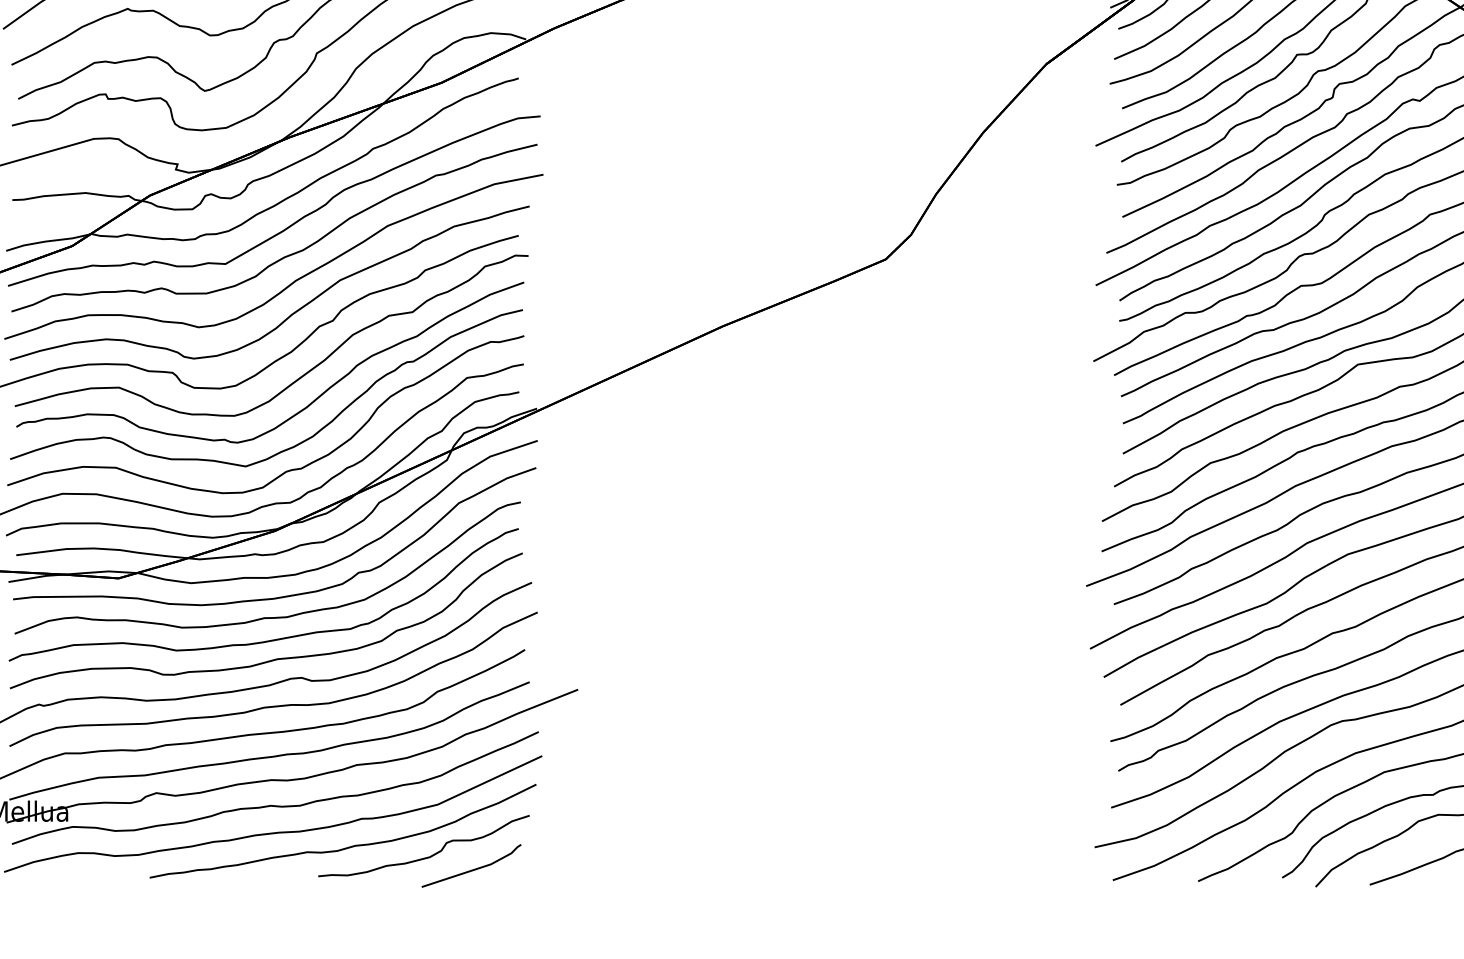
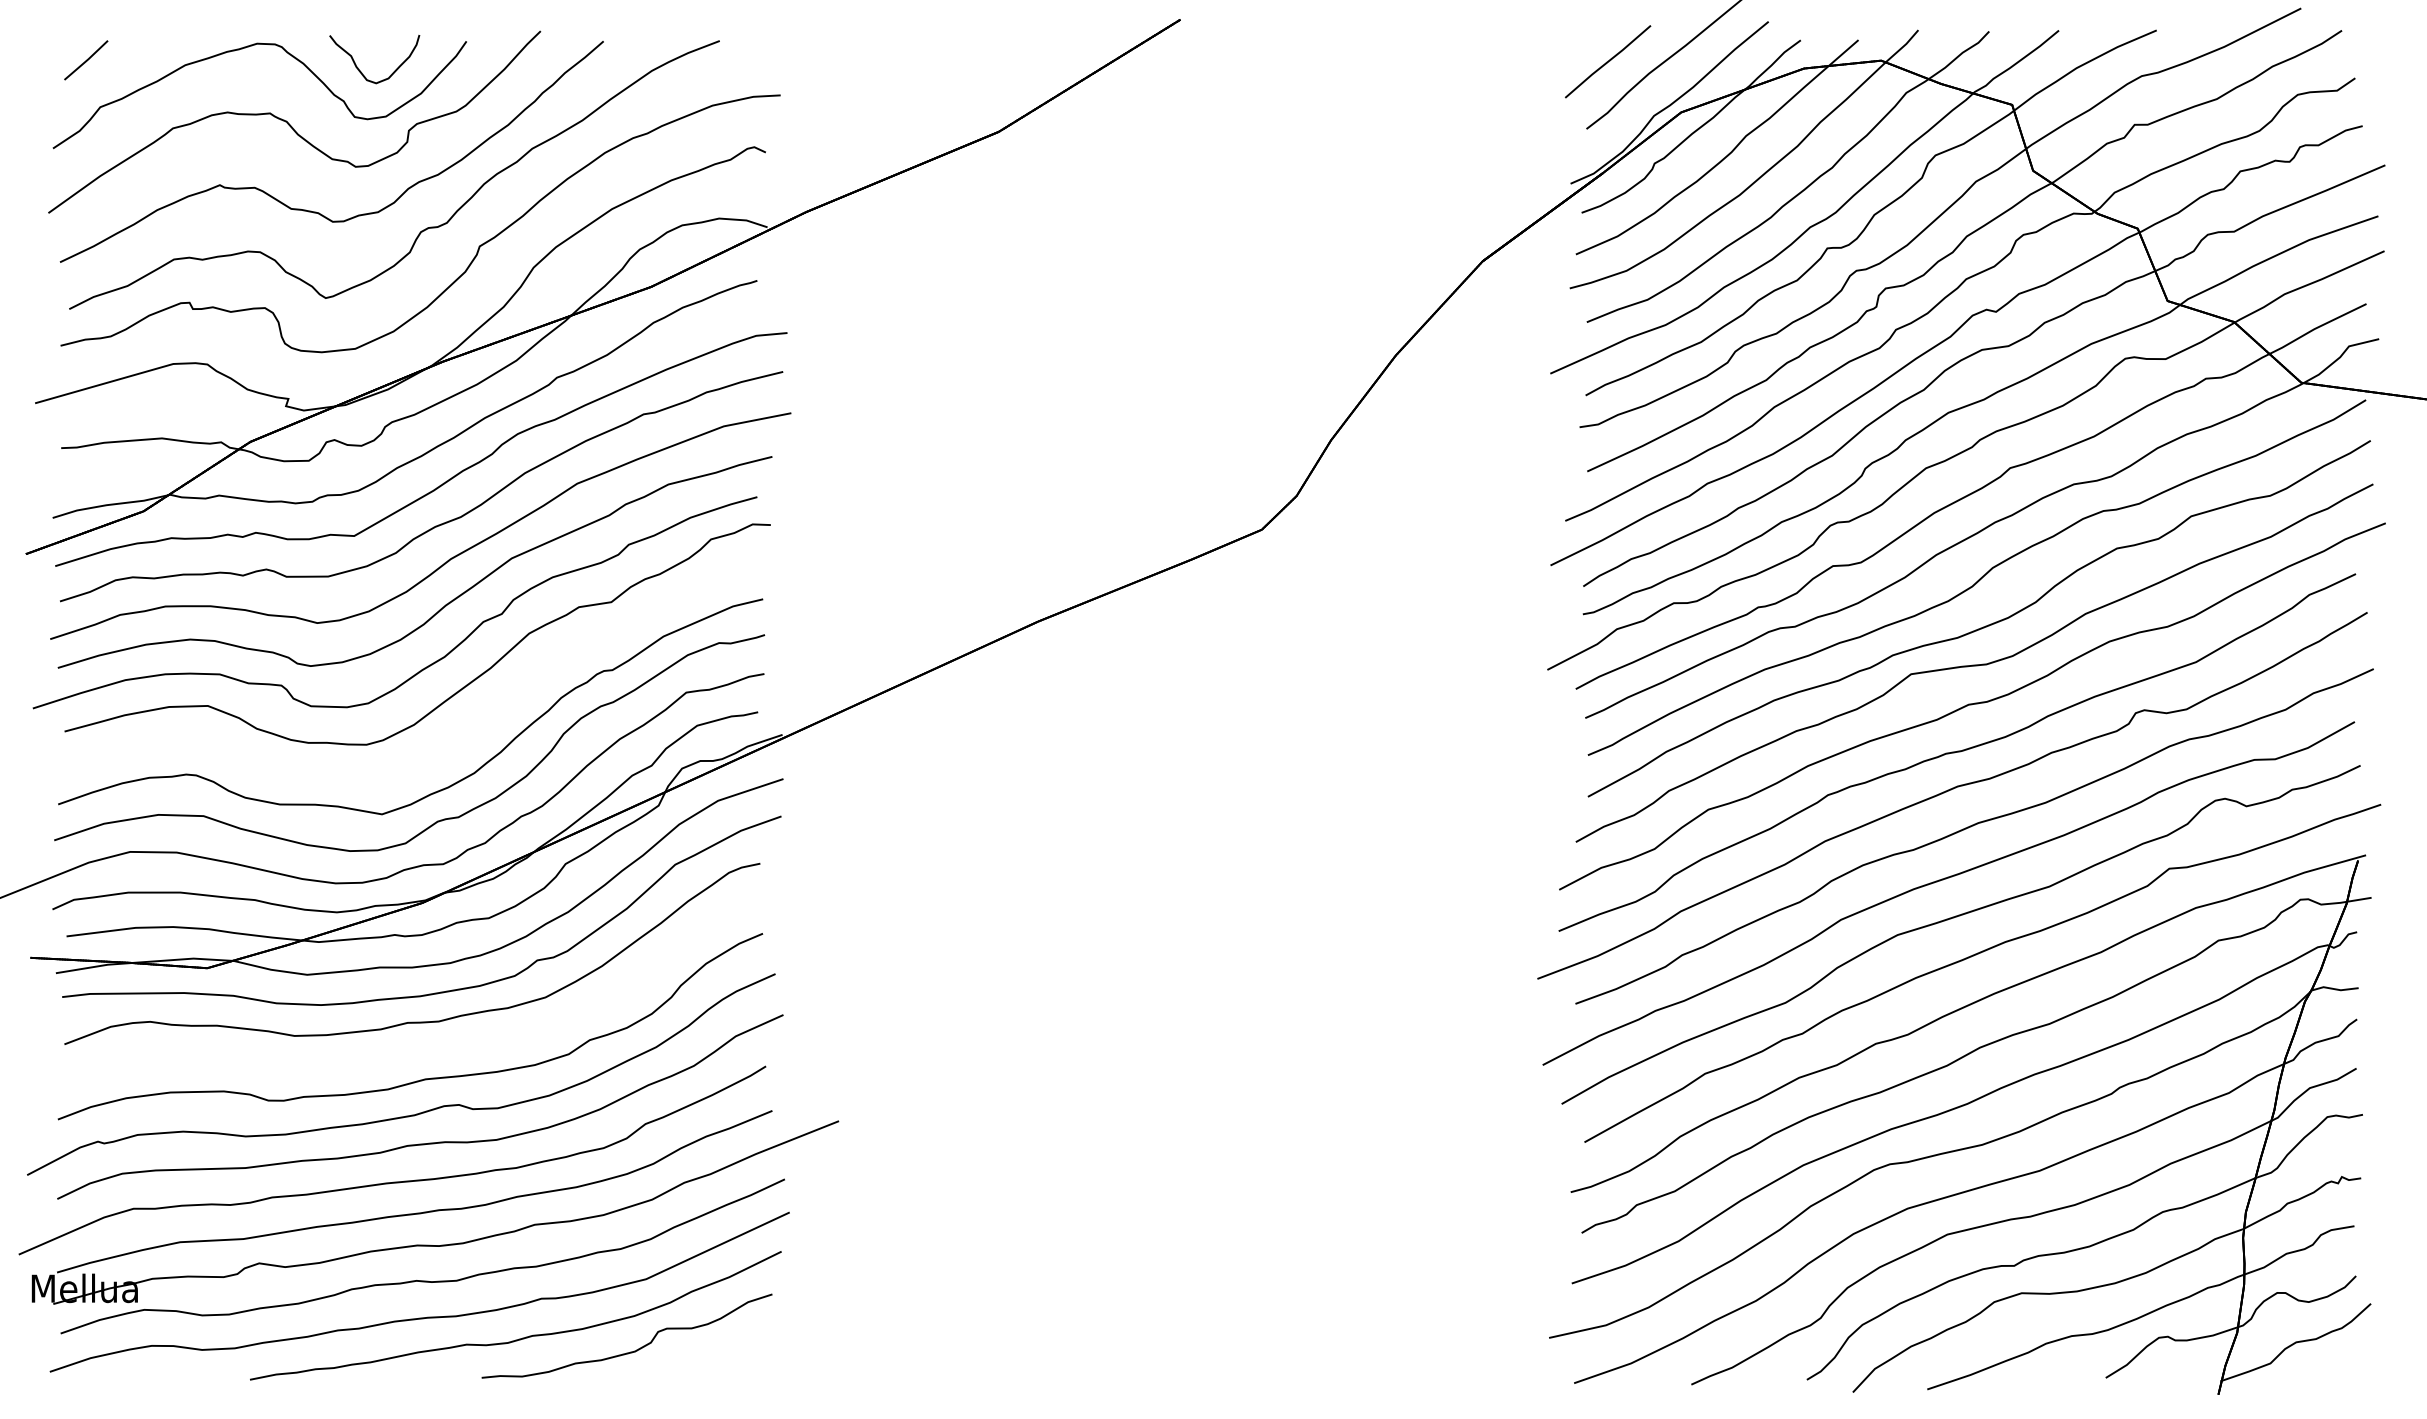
part: (301, 409) -> (458, 736), removed
part: (272, 639) -> (418, 1052), removed
line: (472, 869) -> (693, 1368), removed

